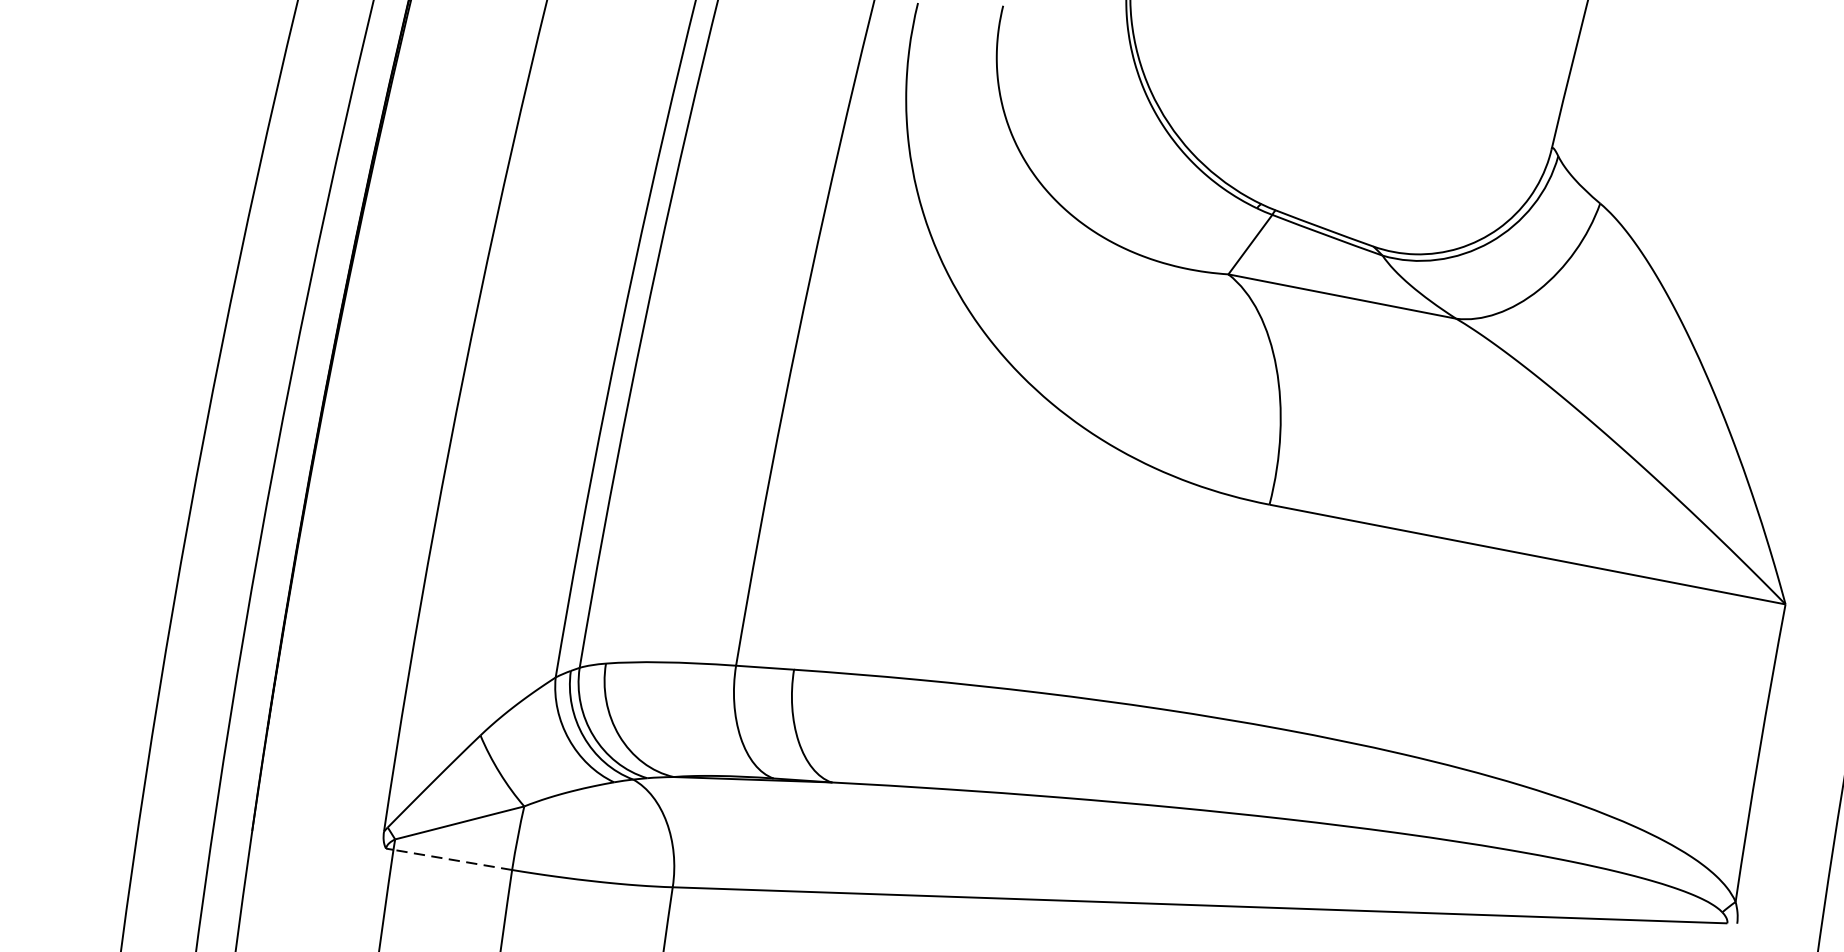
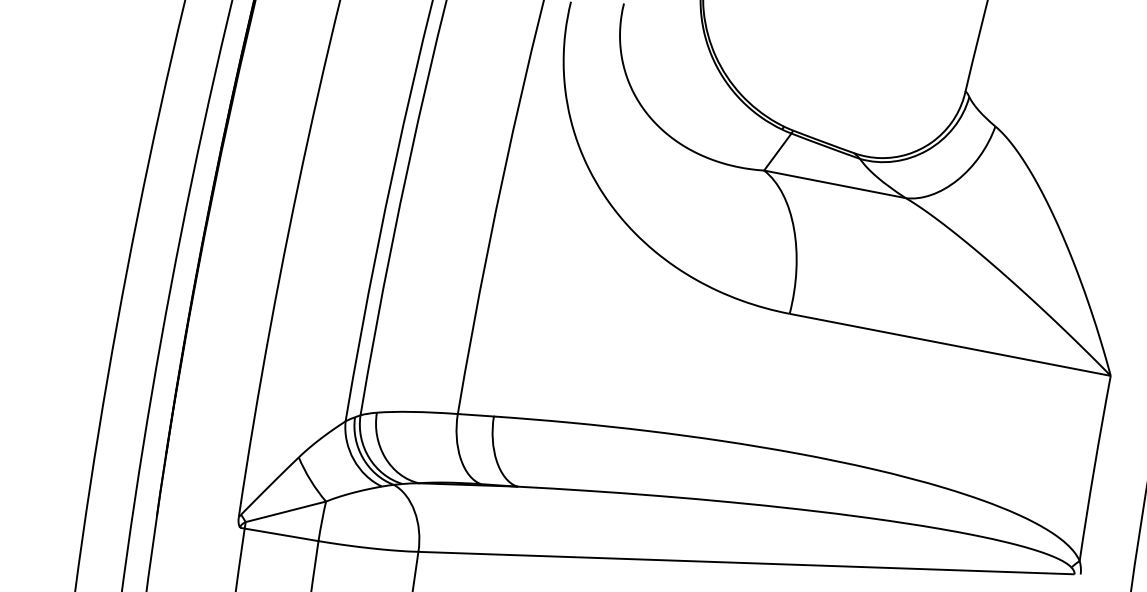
line: (452, 859) -> (281, 534), dashed -> solid

